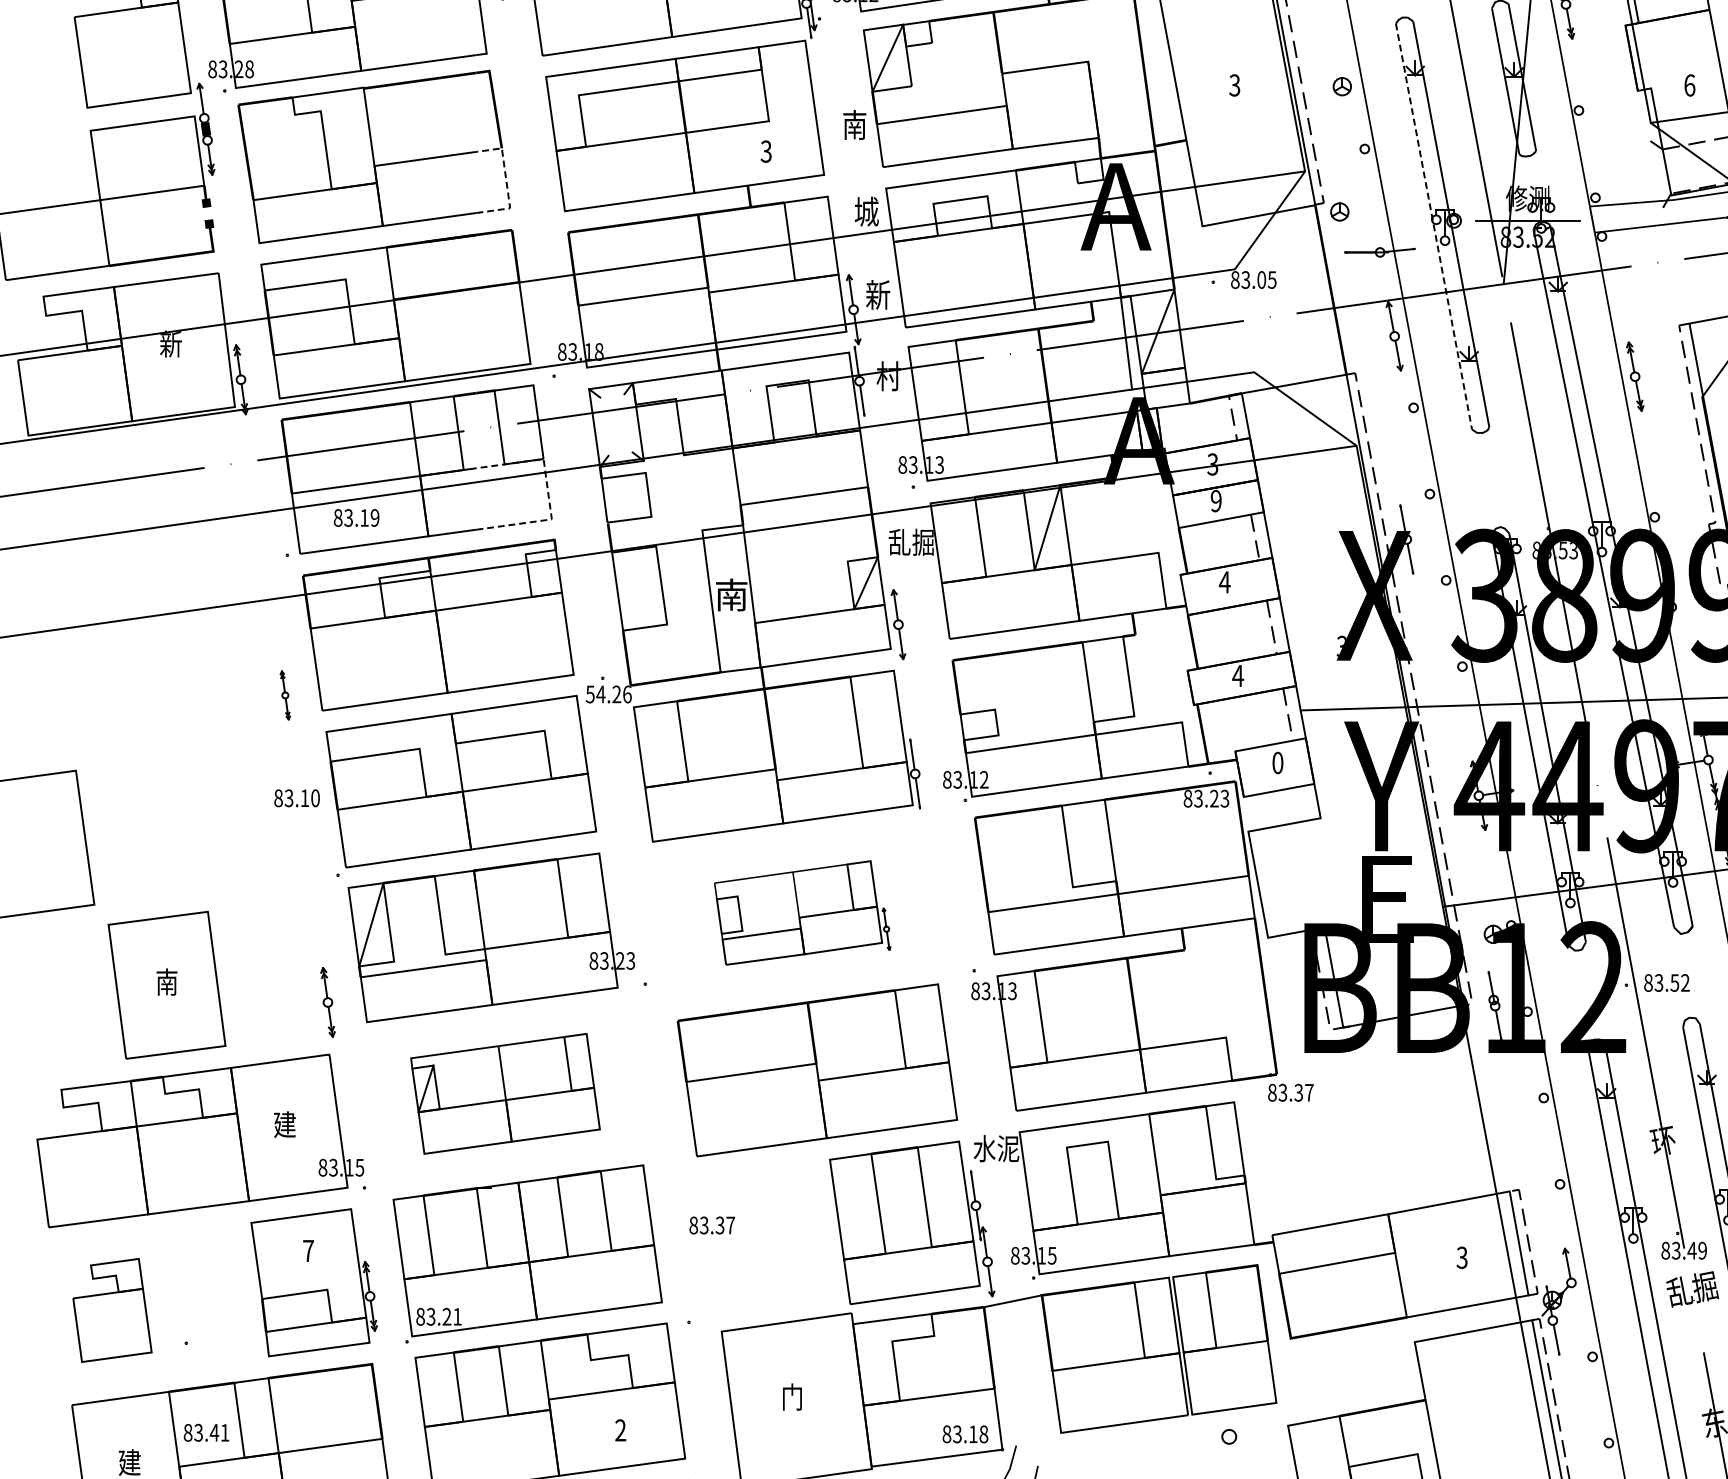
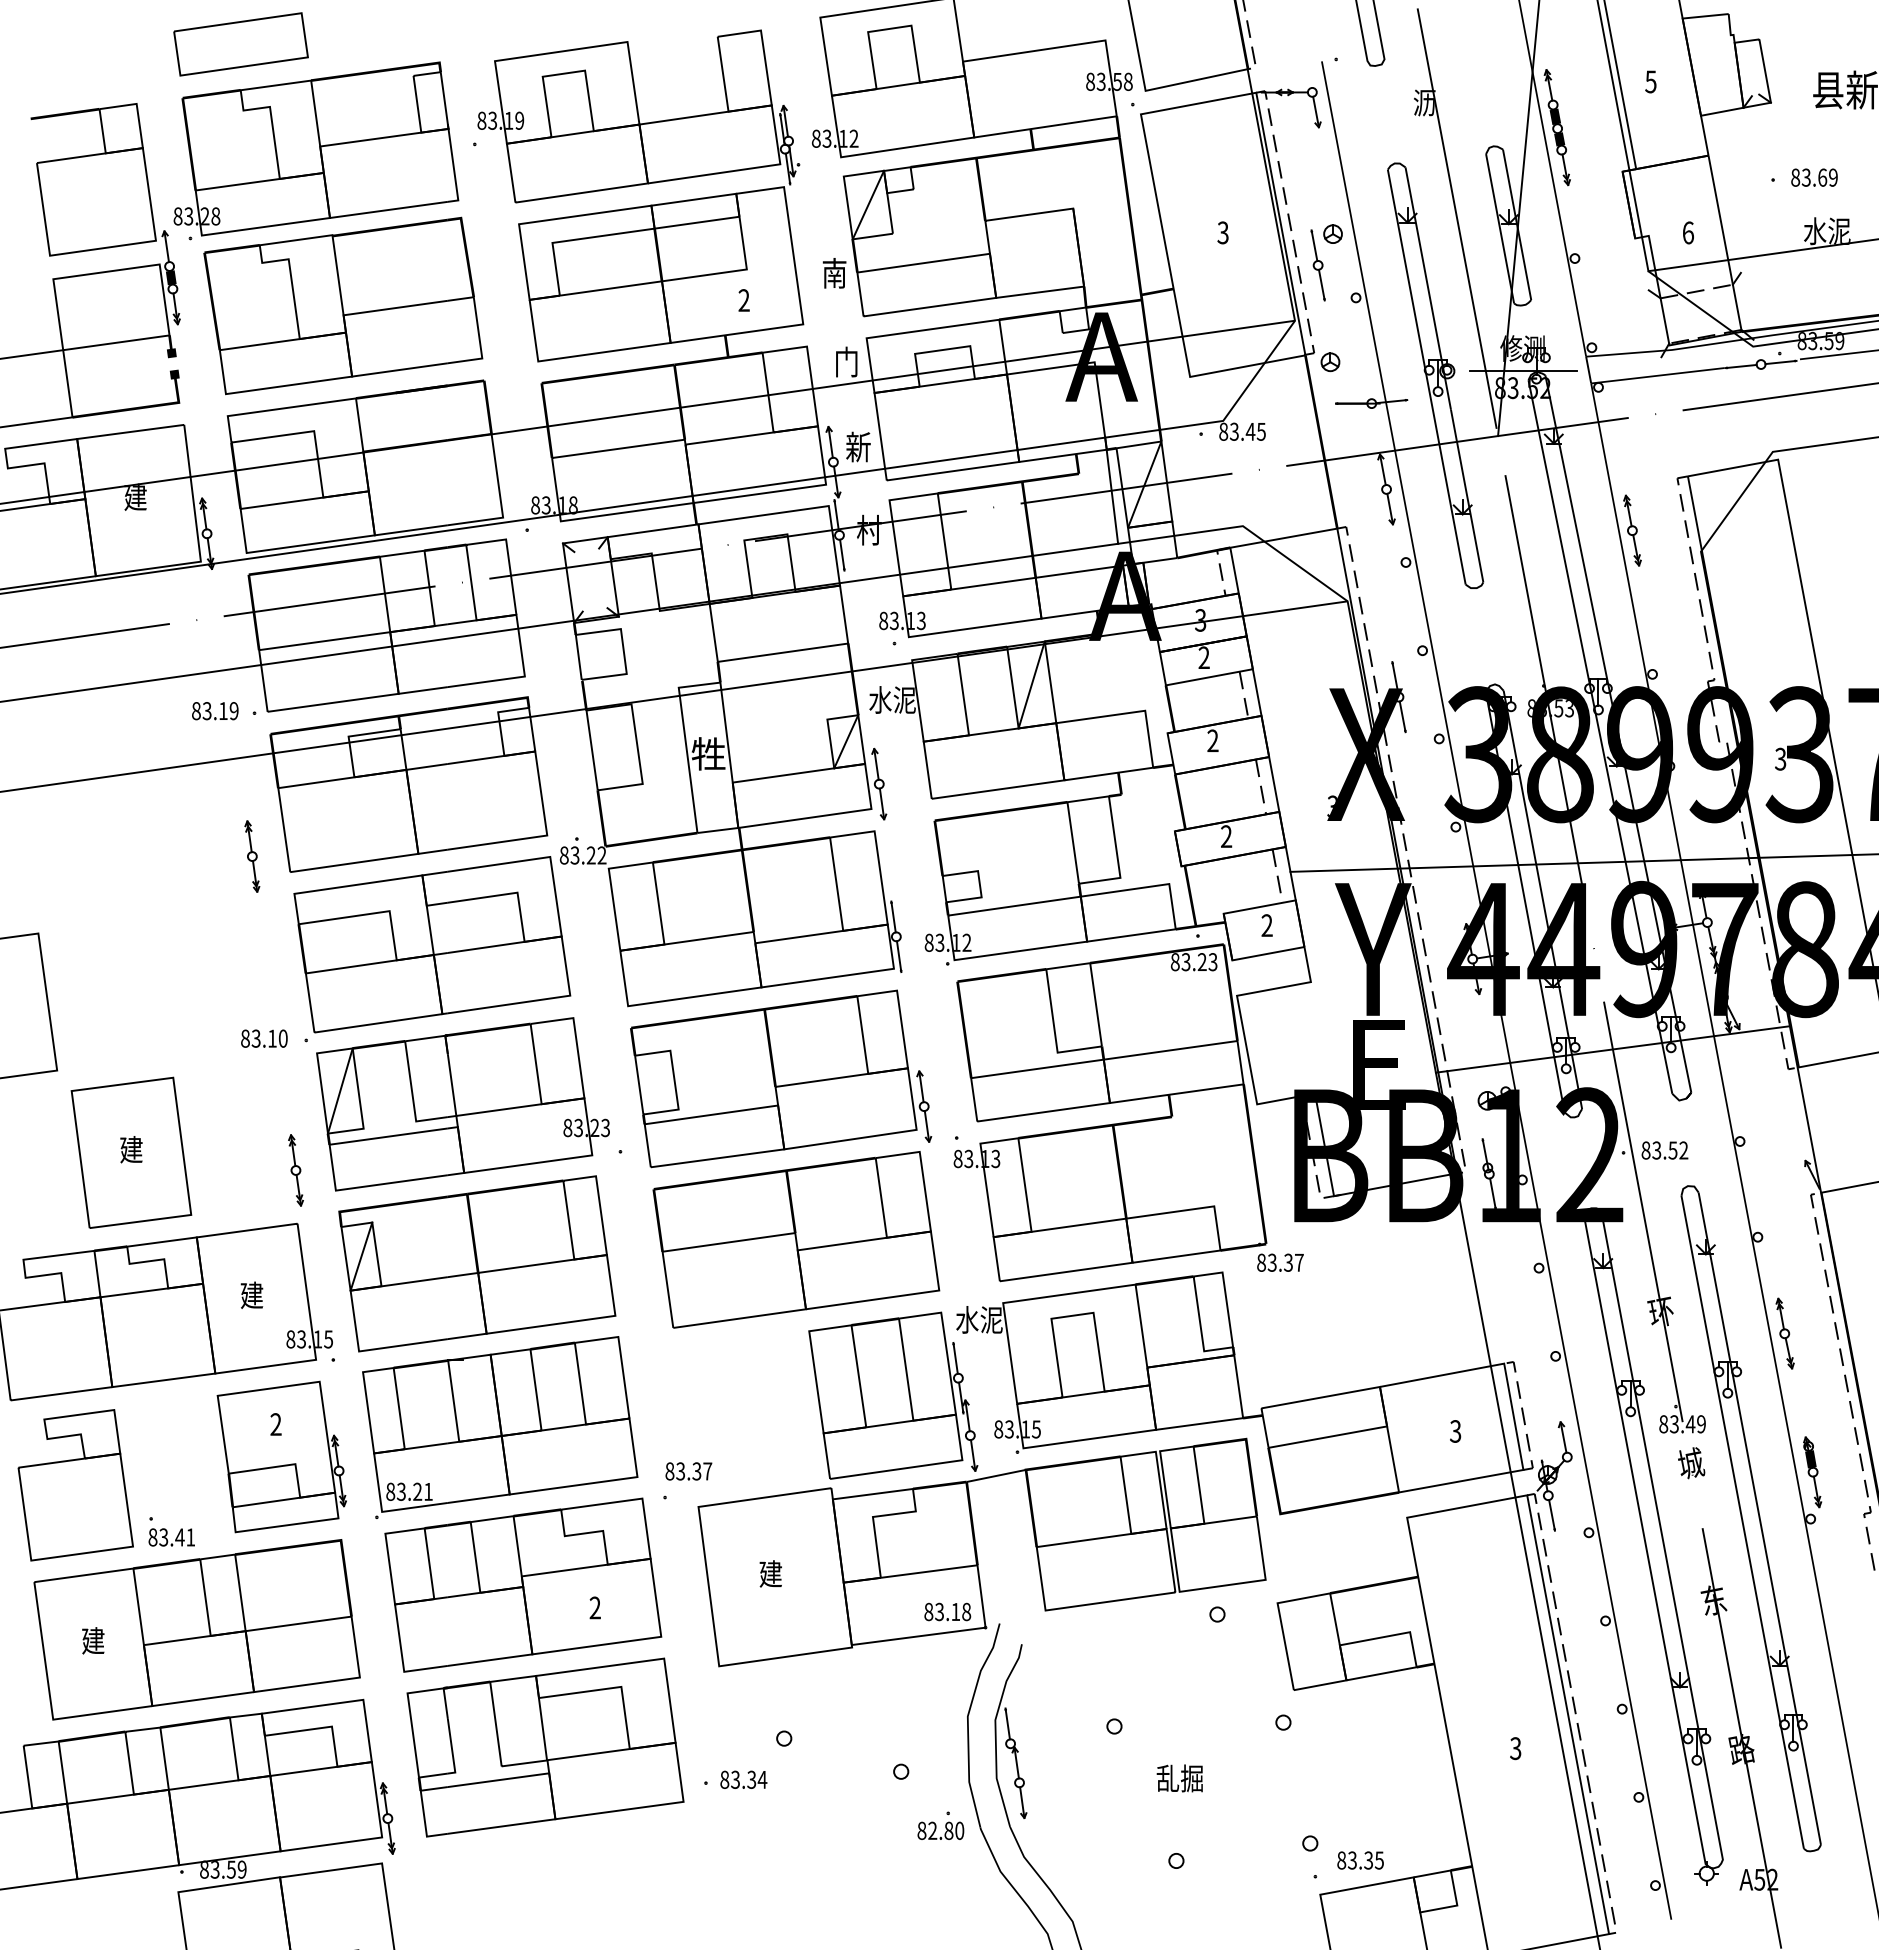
part: (1327, 117) -> (1317, 265), added
text: (765, 151) -> (743, 300), 3 -> 2
line: (506, 181) -> (478, 331), dashed -> solid
text: (866, 211) -> (846, 361), 城 -> 门
line: (1433, 226) -> (1426, 377), dashed -> solid
text: (1261, 279) -> (1250, 431), 83.05 -> 83.45
text: (170, 344) -> (135, 497), 新 -> 建
line: (548, 492) -> (521, 649), dashed -> solid
text: (1215, 500) -> (1203, 657), 9 -> 2
text: (356, 518) -> (215, 711), moved
text: (911, 541) -> (892, 699), 乱掘 -> 水泥
text: (1224, 581) -> (1212, 740), 4 -> 2
text: (731, 594) -> (708, 753), 南 -> 牲
text: (1238, 675) -> (1226, 836), 4 -> 2
text: (608, 694) -> (582, 855), 54.26 -> 83.22
part: (285, 695) -> (252, 856), size x1.43
text: (1277, 762) -> (1266, 925), 0 -> 2
text: (297, 798) -> (264, 1038), moved
part: (802, 912) -> (781, 1078), size x1.67
text: (167, 981) -> (131, 1149), 南 -> 建
part: (505, 1093) -> (477, 1263), size x1.43
text: (711, 1225) -> (688, 1471), moved
text: (307, 1250) -> (275, 1424), 7 -> 2
text: (1692, 1289) -> (1691, 1463), 乱掘 -> 城
part: (112, 1310) -> (75, 1485), size x1.43
text: (792, 1396) -> (770, 1573), 门 -> 建
text: (206, 1432) -> (171, 1537), moved

